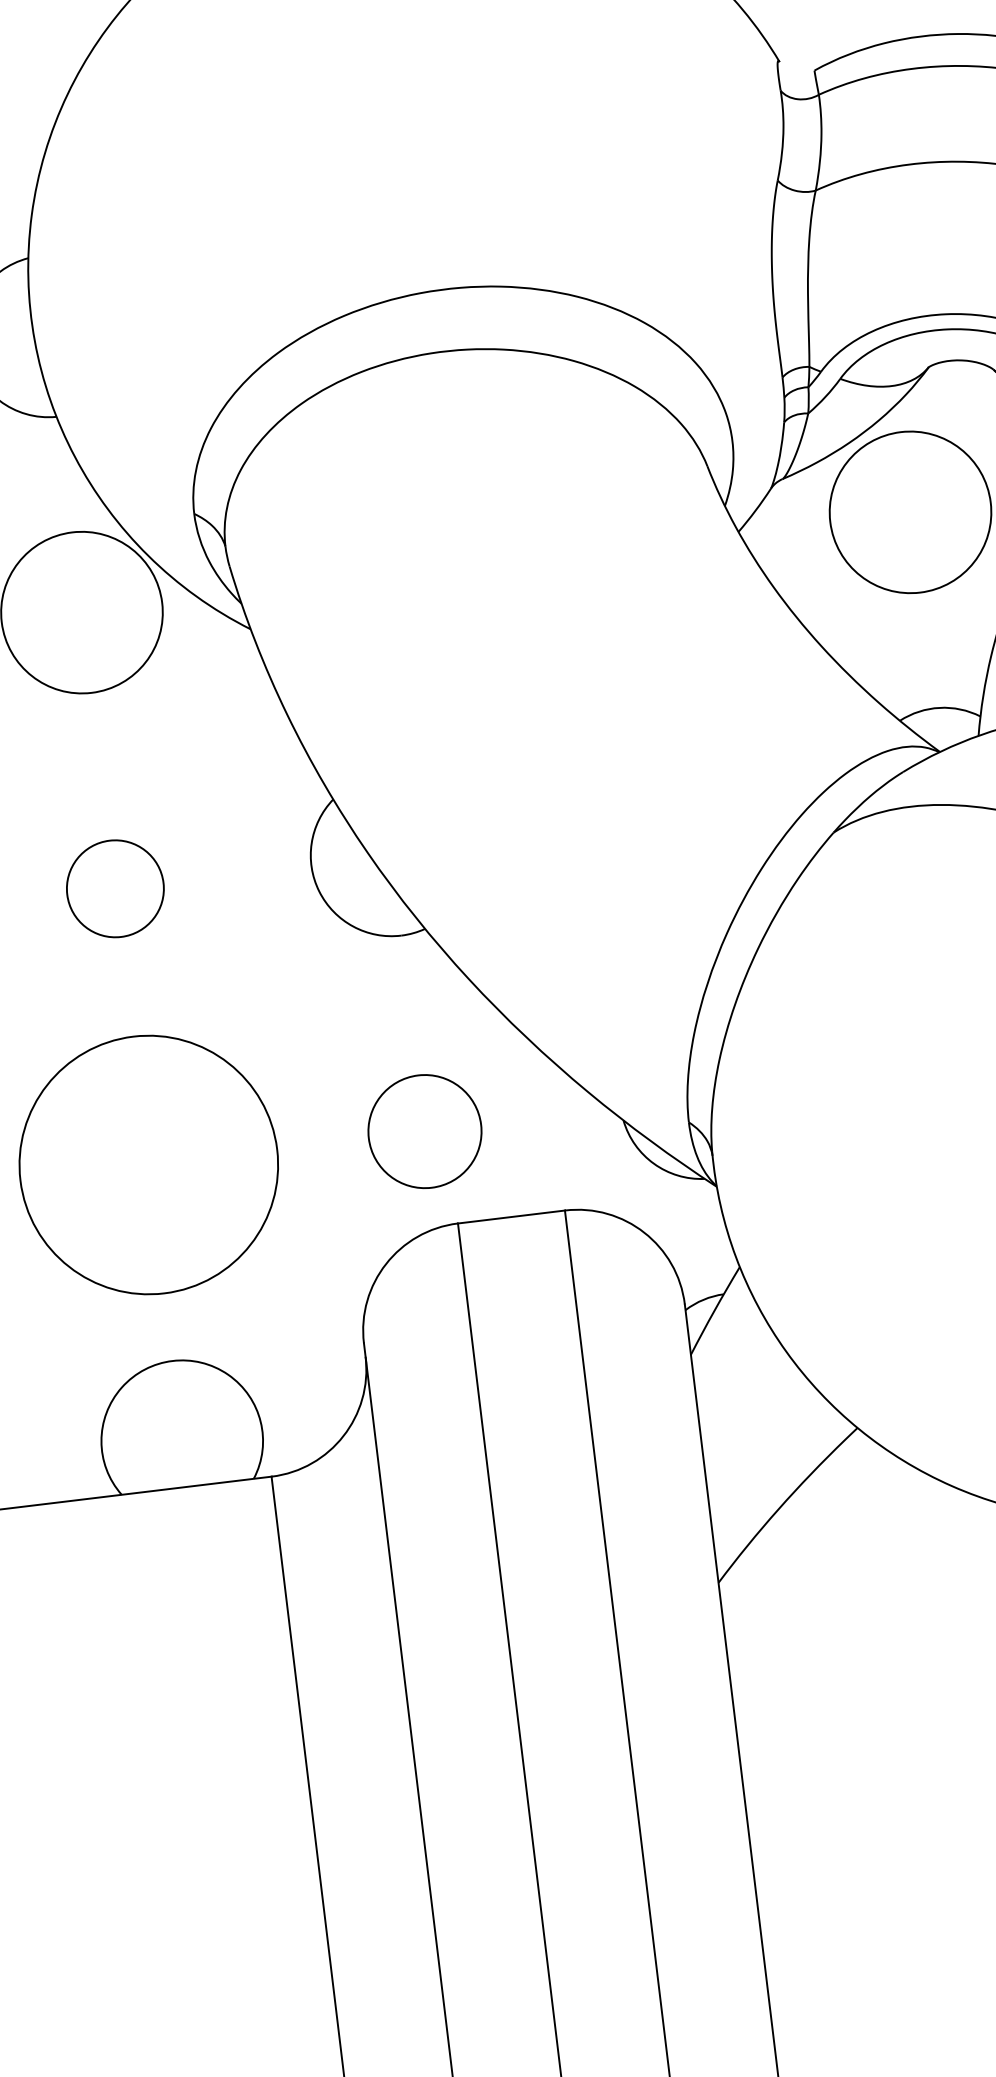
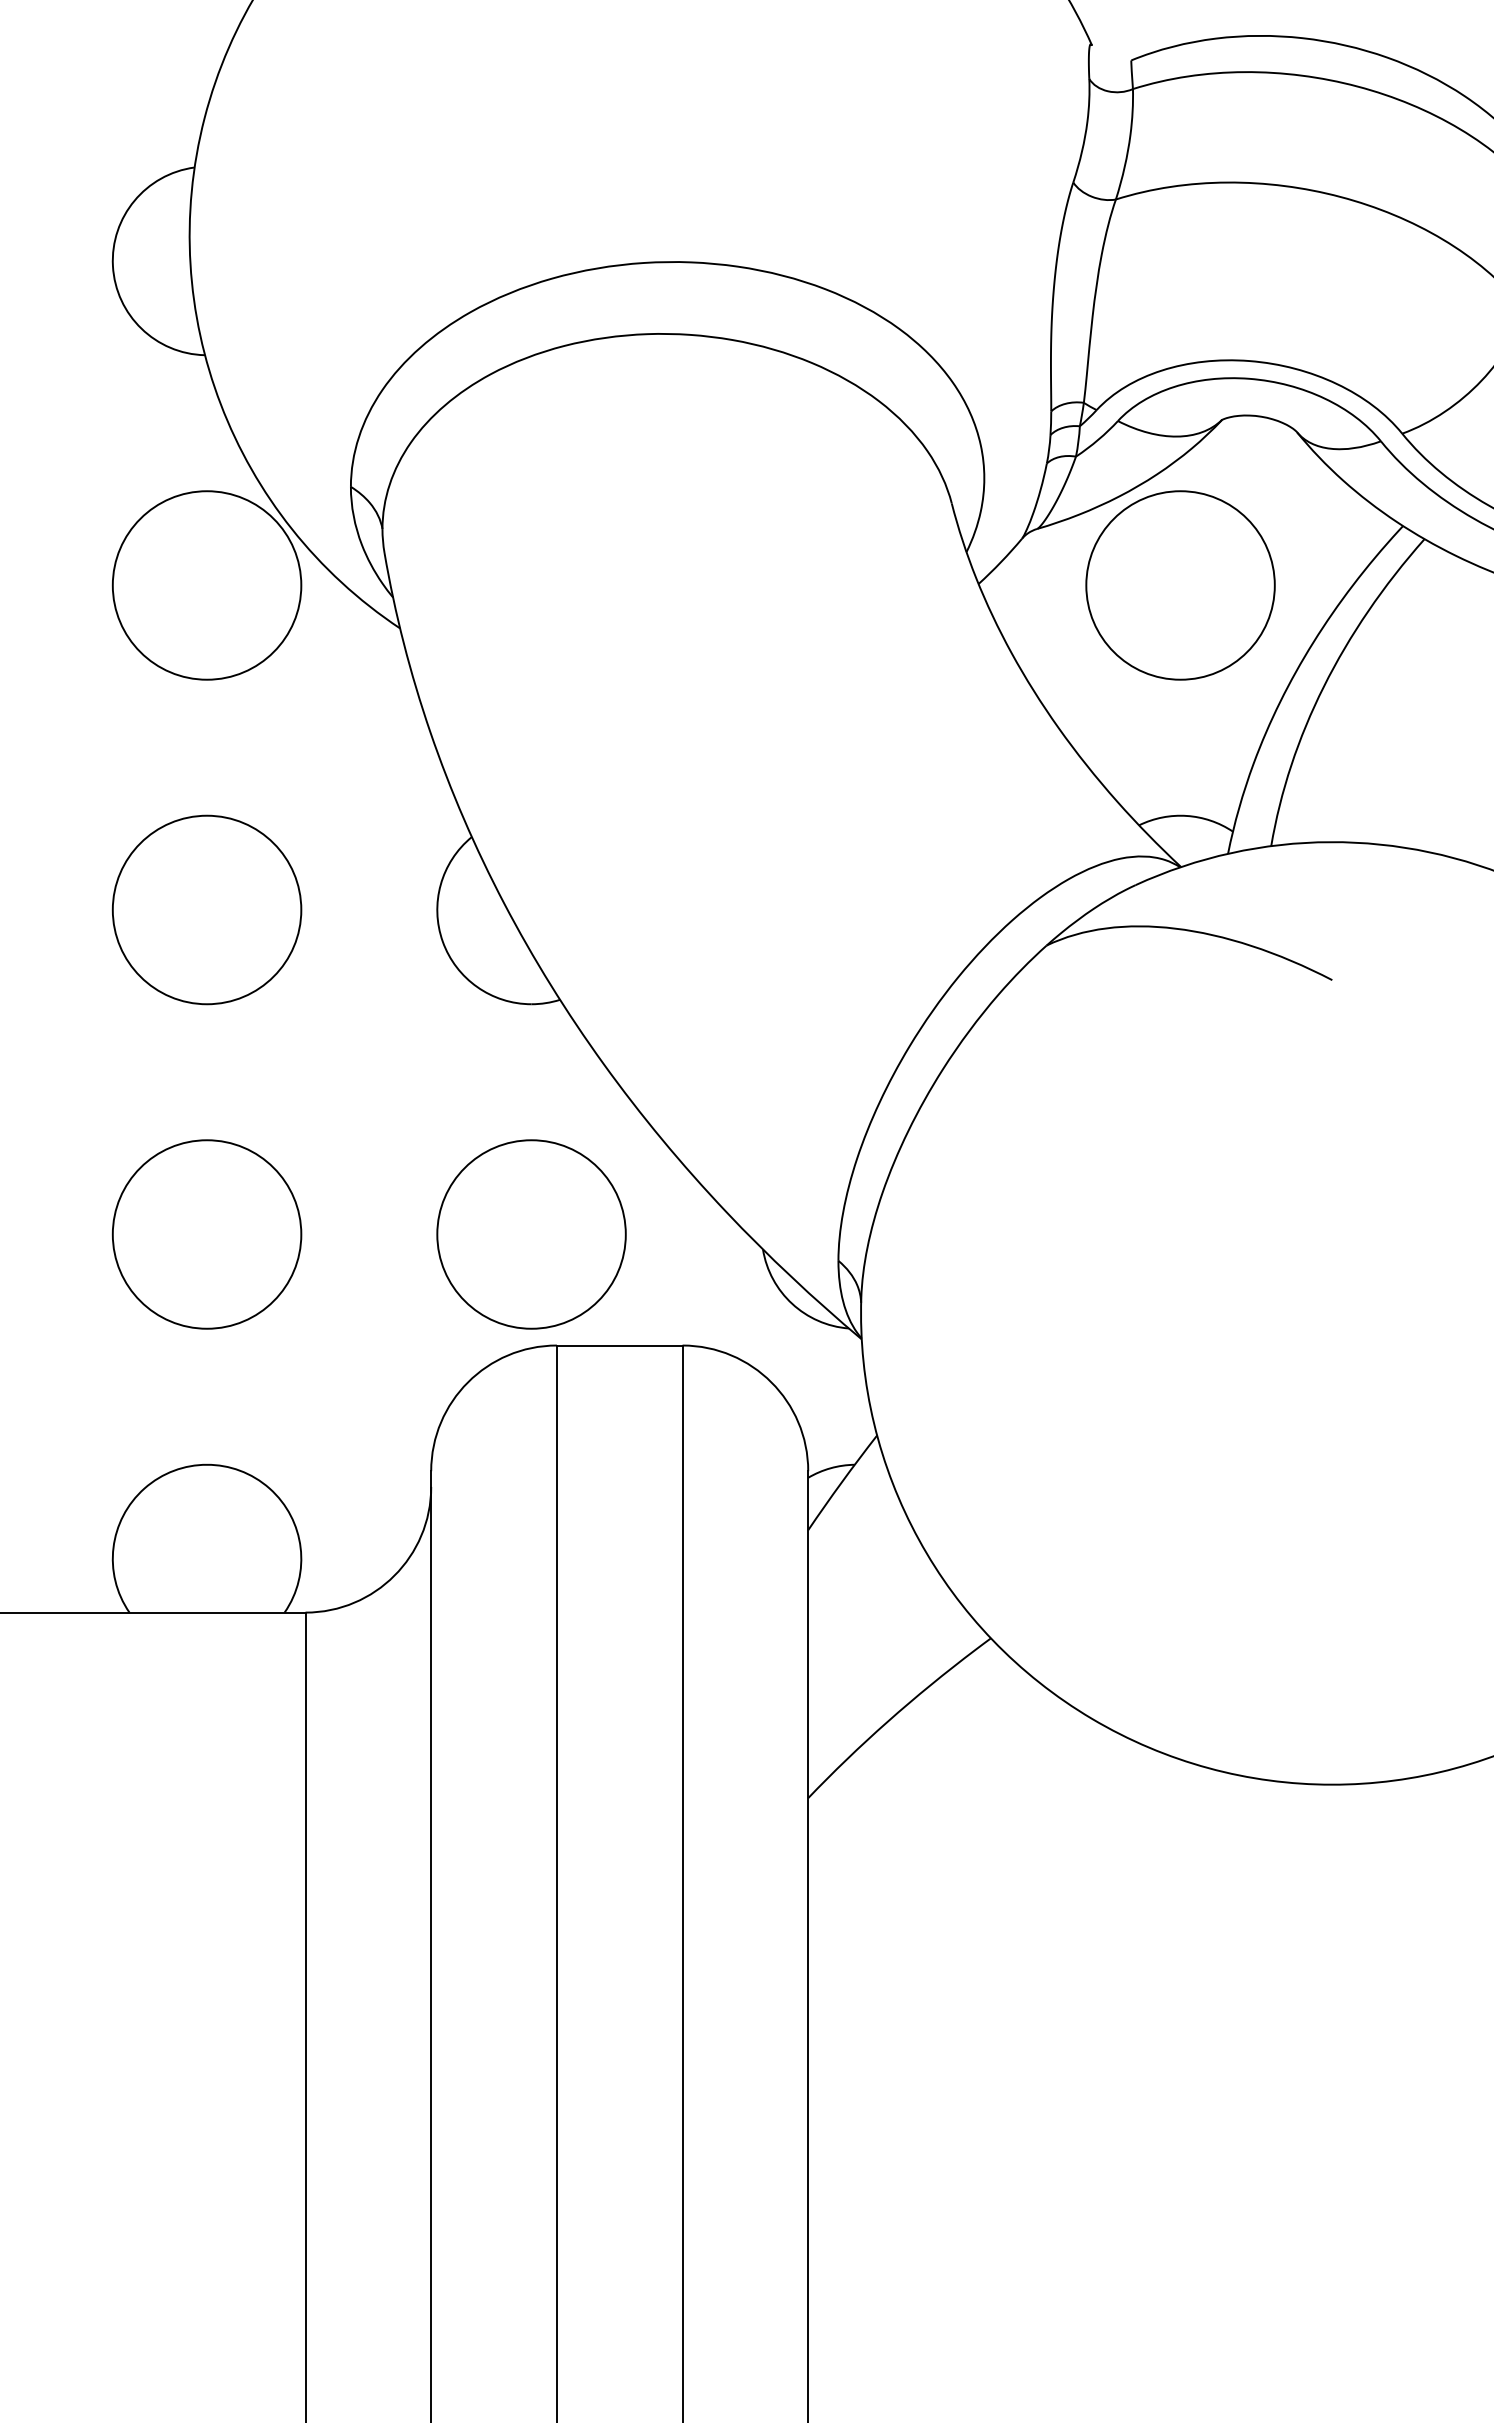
circle: (114, 888) -> (206, 909), size x1.67
circle: (424, 1131) -> (531, 1234), size x1.43
circle: (148, 1165) -> (206, 1234), size x0.62

